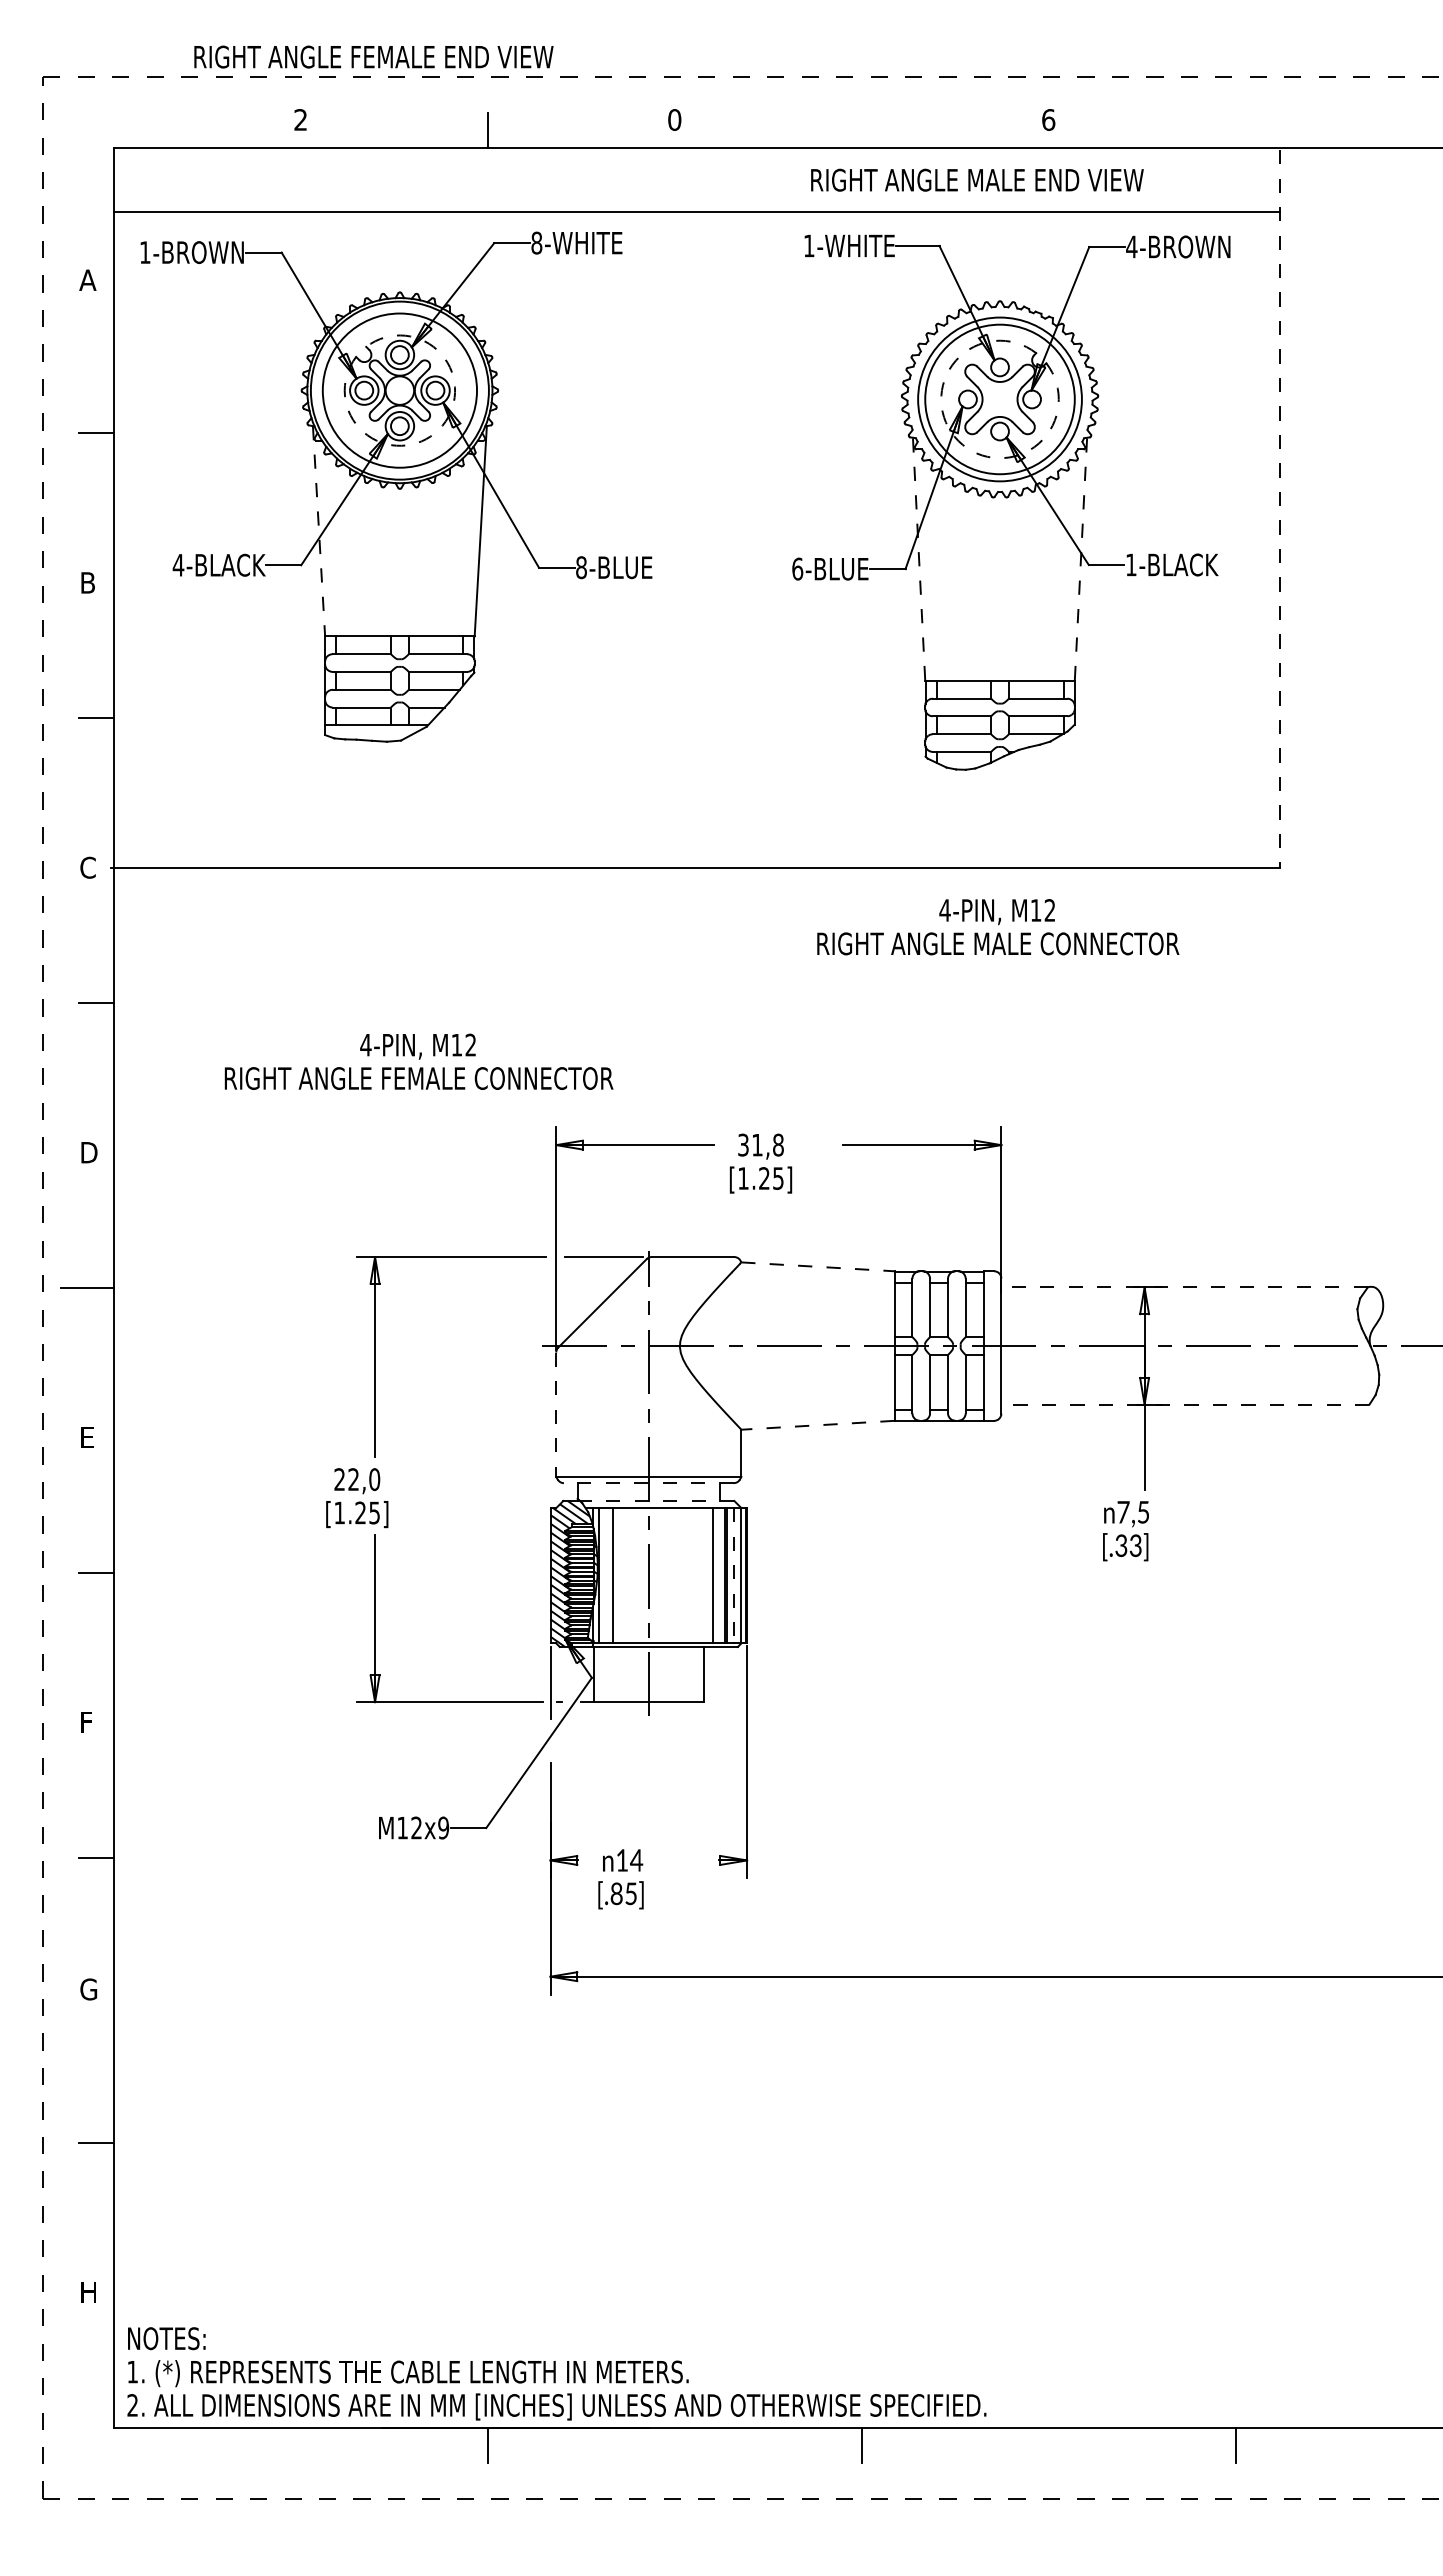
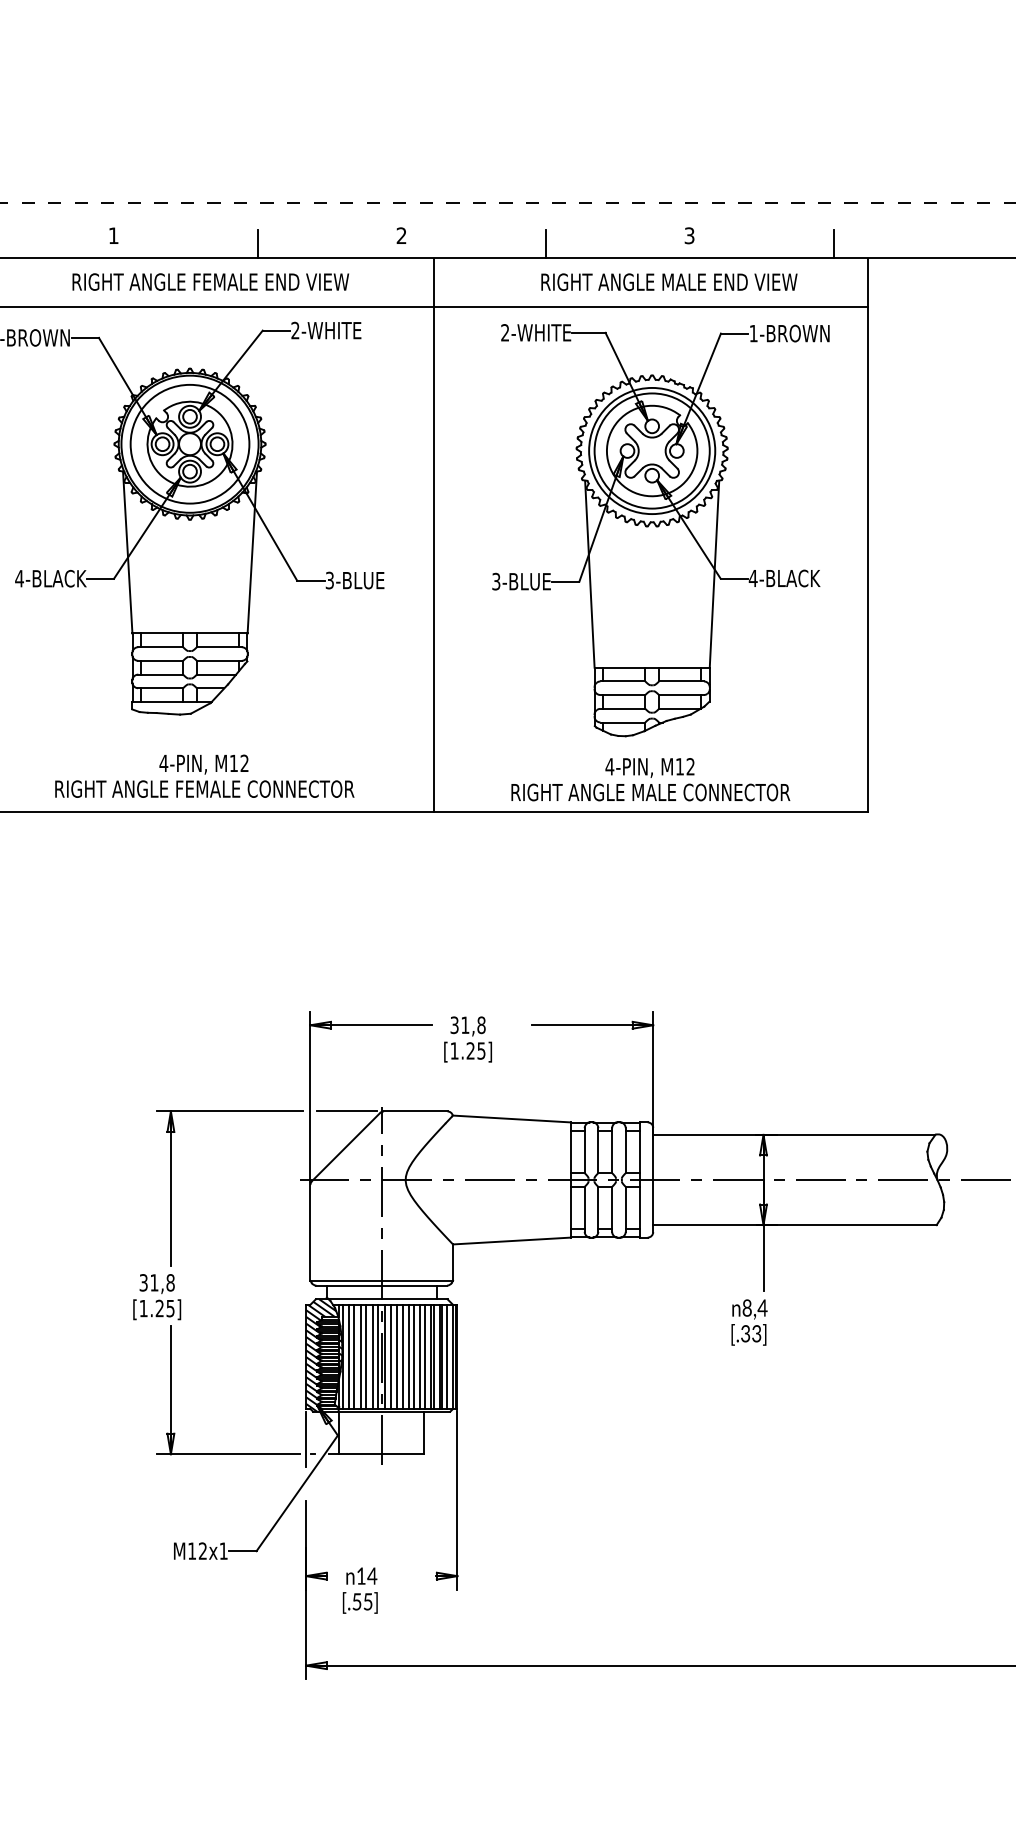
text: (373, 56) -> (210, 281), moved
text: (300, 119) -> (113, 235), 2 -> 1
text: (674, 119) -> (401, 235), 0 -> 2
text: (1048, 119) -> (689, 235), 6 -> 3
line: (862, 130) -> (546, 243), added
line: (1236, 130) -> (834, 243), added
text: (977, 179) -> (669, 281), moved
text: (536, 242) -> (295, 330), 8-WHITE -> 2-WHITE
text: (809, 245) -> (505, 332), 1-WHITE -> 2-WHITE
text: (1131, 246) -> (753, 333), 4-BROWN -> 1-BROWN
arc: (438, 429) -> (219, 474), dashed -> solid
arc: (958, 441) -> (620, 483), dashed -> solid
line: (716, 509) -> (433, 535), added
line: (1279, 509) -> (867, 535), dashed -> solid
line: (319, 531) -> (128, 552), dashed -> solid
line: (919, 560) -> (590, 575), dashed -> solid
line: (1080, 560) -> (714, 575), dashed -> solid
text: (1131, 564) -> (753, 578), 1-BLACK -> 4-BLACK
text: (581, 567) -> (329, 580), 8-BLUE -> 3-BLUE
text: (797, 568) -> (496, 581), 6-BLUE -> 3-BLUE
text: (998, 927) -> (651, 779), moved
text: (418, 1061) -> (204, 776), moved
line: (817, 1266) -> (511, 1118), dashed -> solid
line: (1184, 1287) -> (794, 1134), dashed -> solid
line: (1184, 1404) -> (794, 1225), dashed -> solid
line: (556, 1415) -> (310, 1233), dashed -> solid
line: (817, 1425) -> (511, 1241), dashed -> solid
text: (357, 1479) -> (157, 1282), 22,0 -> 31,8
line: (648, 1483) -> (381, 1285), dashed -> solid
line: (656, 1500) -> (387, 1298), dashed -> solid
text: (1133, 1512) -> (754, 1308), 7,5 -> 8,4
line: (606, 1575) -> (349, 1356), added
line: (621, 1575) -> (360, 1356), added
line: (628, 1575) -> (366, 1356), added
line: (637, 1575) -> (373, 1356), added
line: (644, 1575) -> (378, 1356), added
line: (653, 1575) -> (385, 1356), added
line: (660, 1575) -> (390, 1356), added
line: (669, 1575) -> (397, 1356), added
line: (676, 1575) -> (403, 1356), added
line: (684, 1575) -> (409, 1356), added
line: (691, 1575) -> (414, 1356), added
line: (698, 1575) -> (419, 1356), added
line: (704, 1575) -> (424, 1356), added
line: (716, 1575) -> (433, 1356), added
line: (734, 1575) -> (447, 1356), dashed -> solid
text: (443, 1827) -> (223, 1550), M12x9 -> M12x1
text: (616, 1893) -> (356, 1601), [.85] -> [.55]

